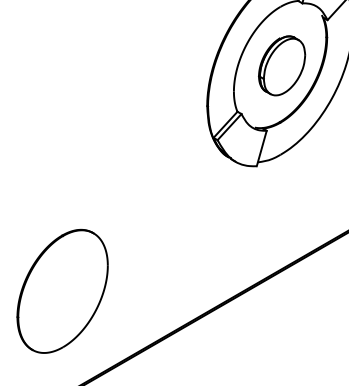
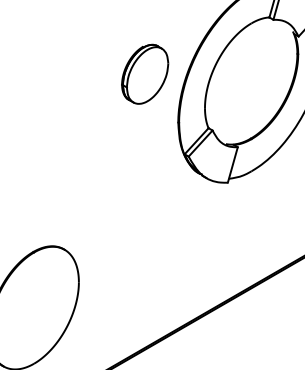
part: (282, 65) -> (145, 73), moved

